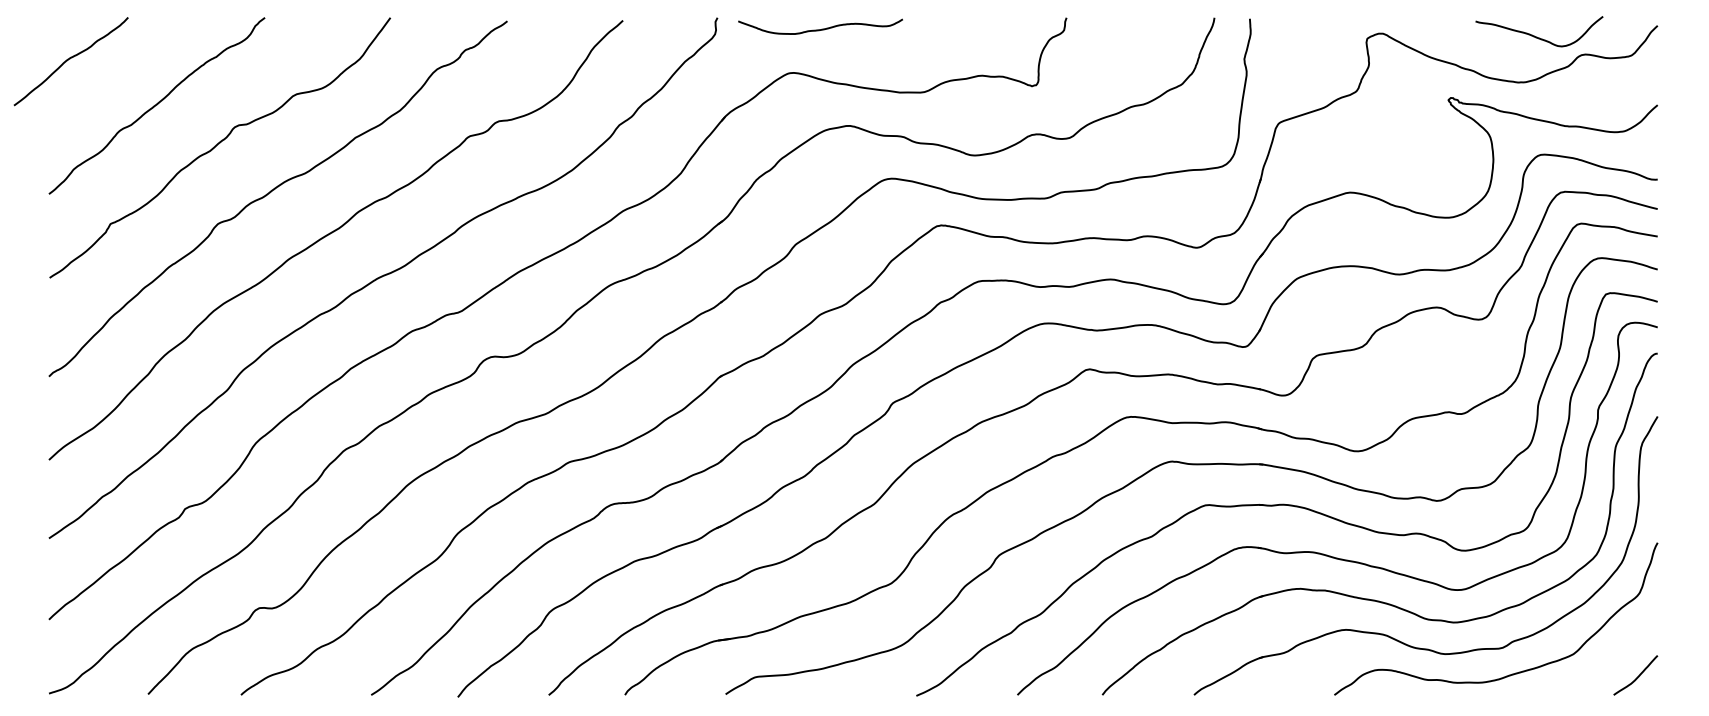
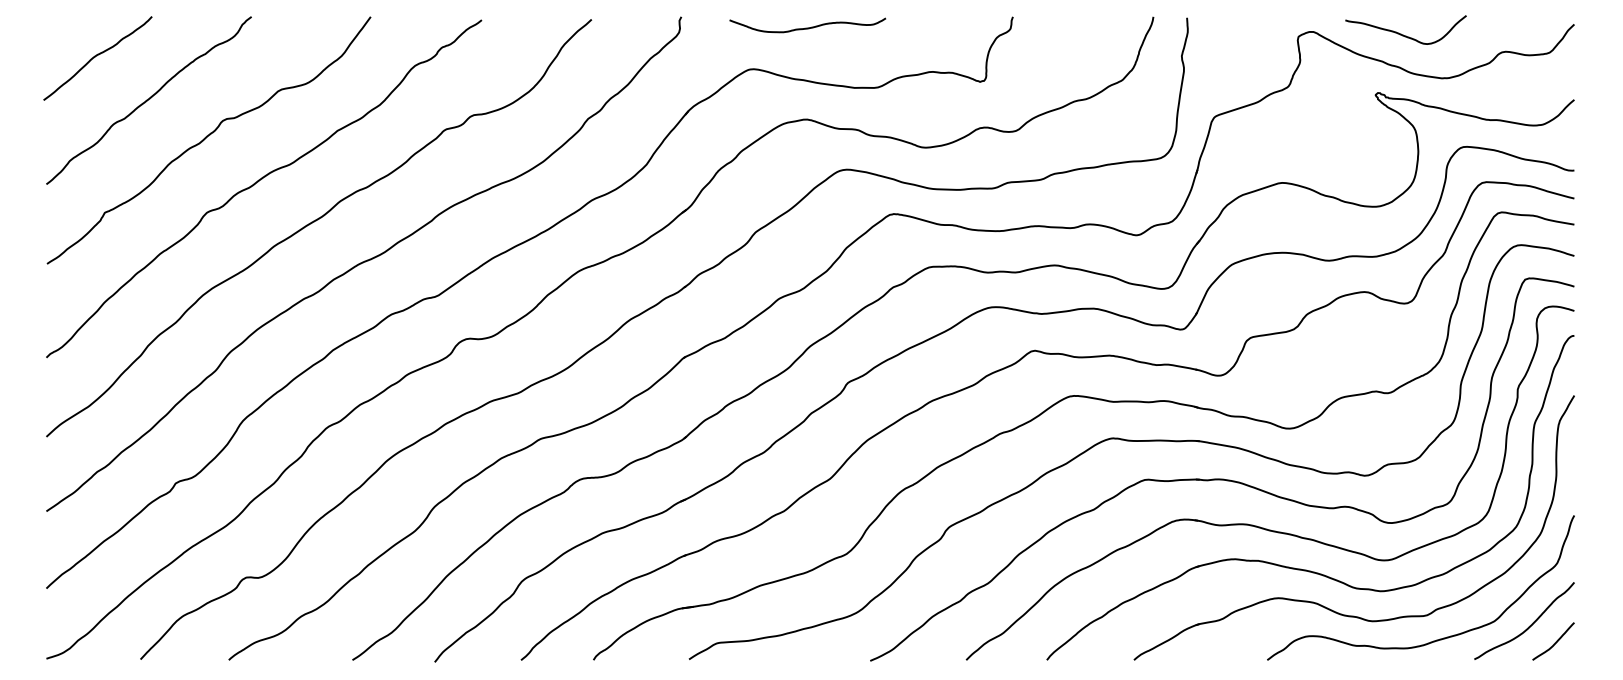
curve: (822, 28) -> (809, 27), moved
curve: (1537, 36) -> (1404, 34), moved
curve: (70, 59) -> (97, 56), moved
curve: (1609, 659) -> (1528, 626), added

